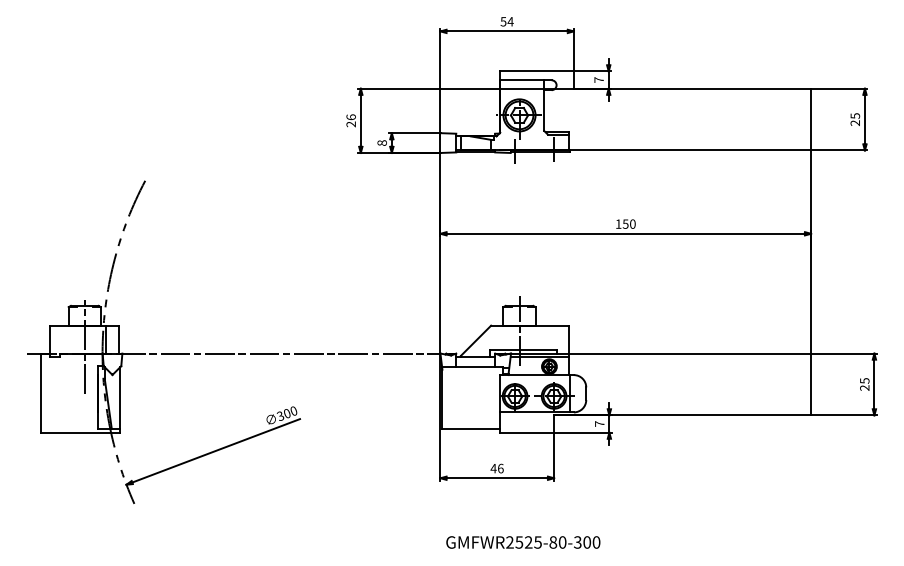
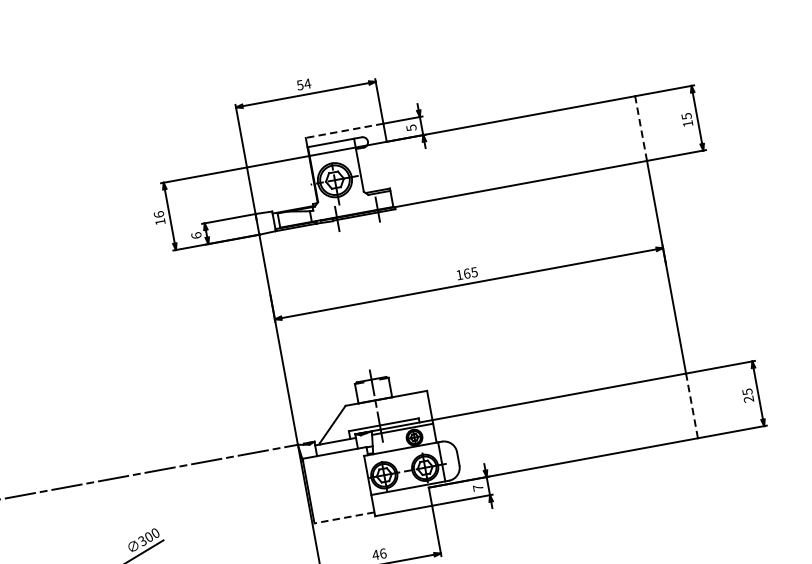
line: (536, 71) -> (344, 130), solid -> dashed
text: (598, 79) -> (410, 127), 7 -> 5
line: (811, 119) -> (641, 128), solid -> dashed
text: (854, 123) -> (687, 124), 25 -> 15
text: (350, 124) -> (159, 222), 26 -> 16
text: (381, 142) -> (195, 235), 8 -> 6
text: (628, 223) -> (469, 272), 150 -> 165
line: (811, 384) -> (692, 405), solid -> dashed
line: (471, 428) -> (344, 517), solid -> dashed

